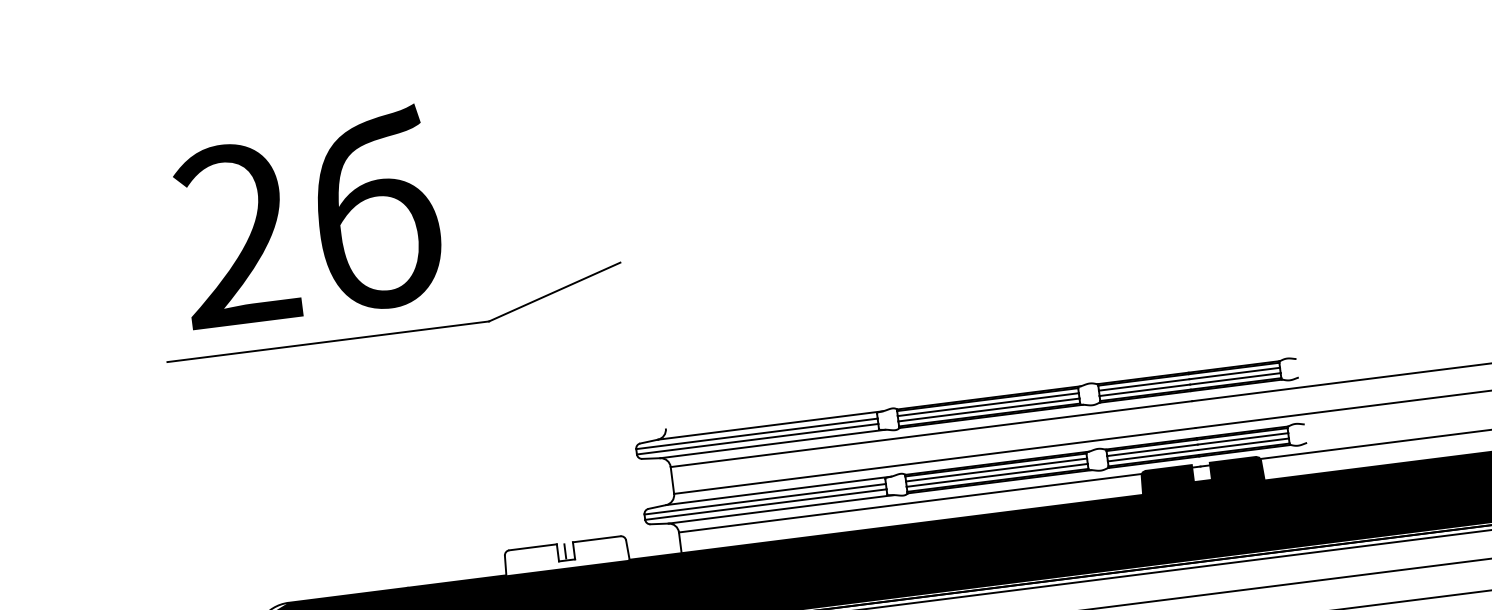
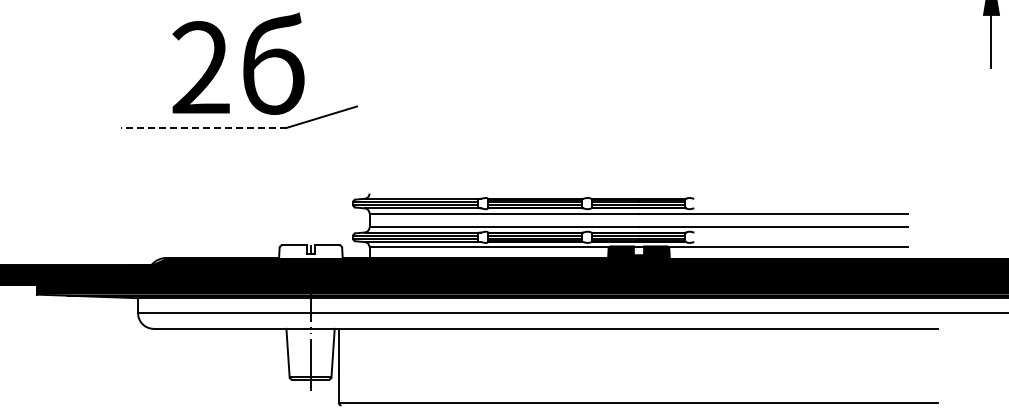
text: (308, 217) -> (238, 63), moved
line: (327, 340) -> (203, 127), solid -> dashed

